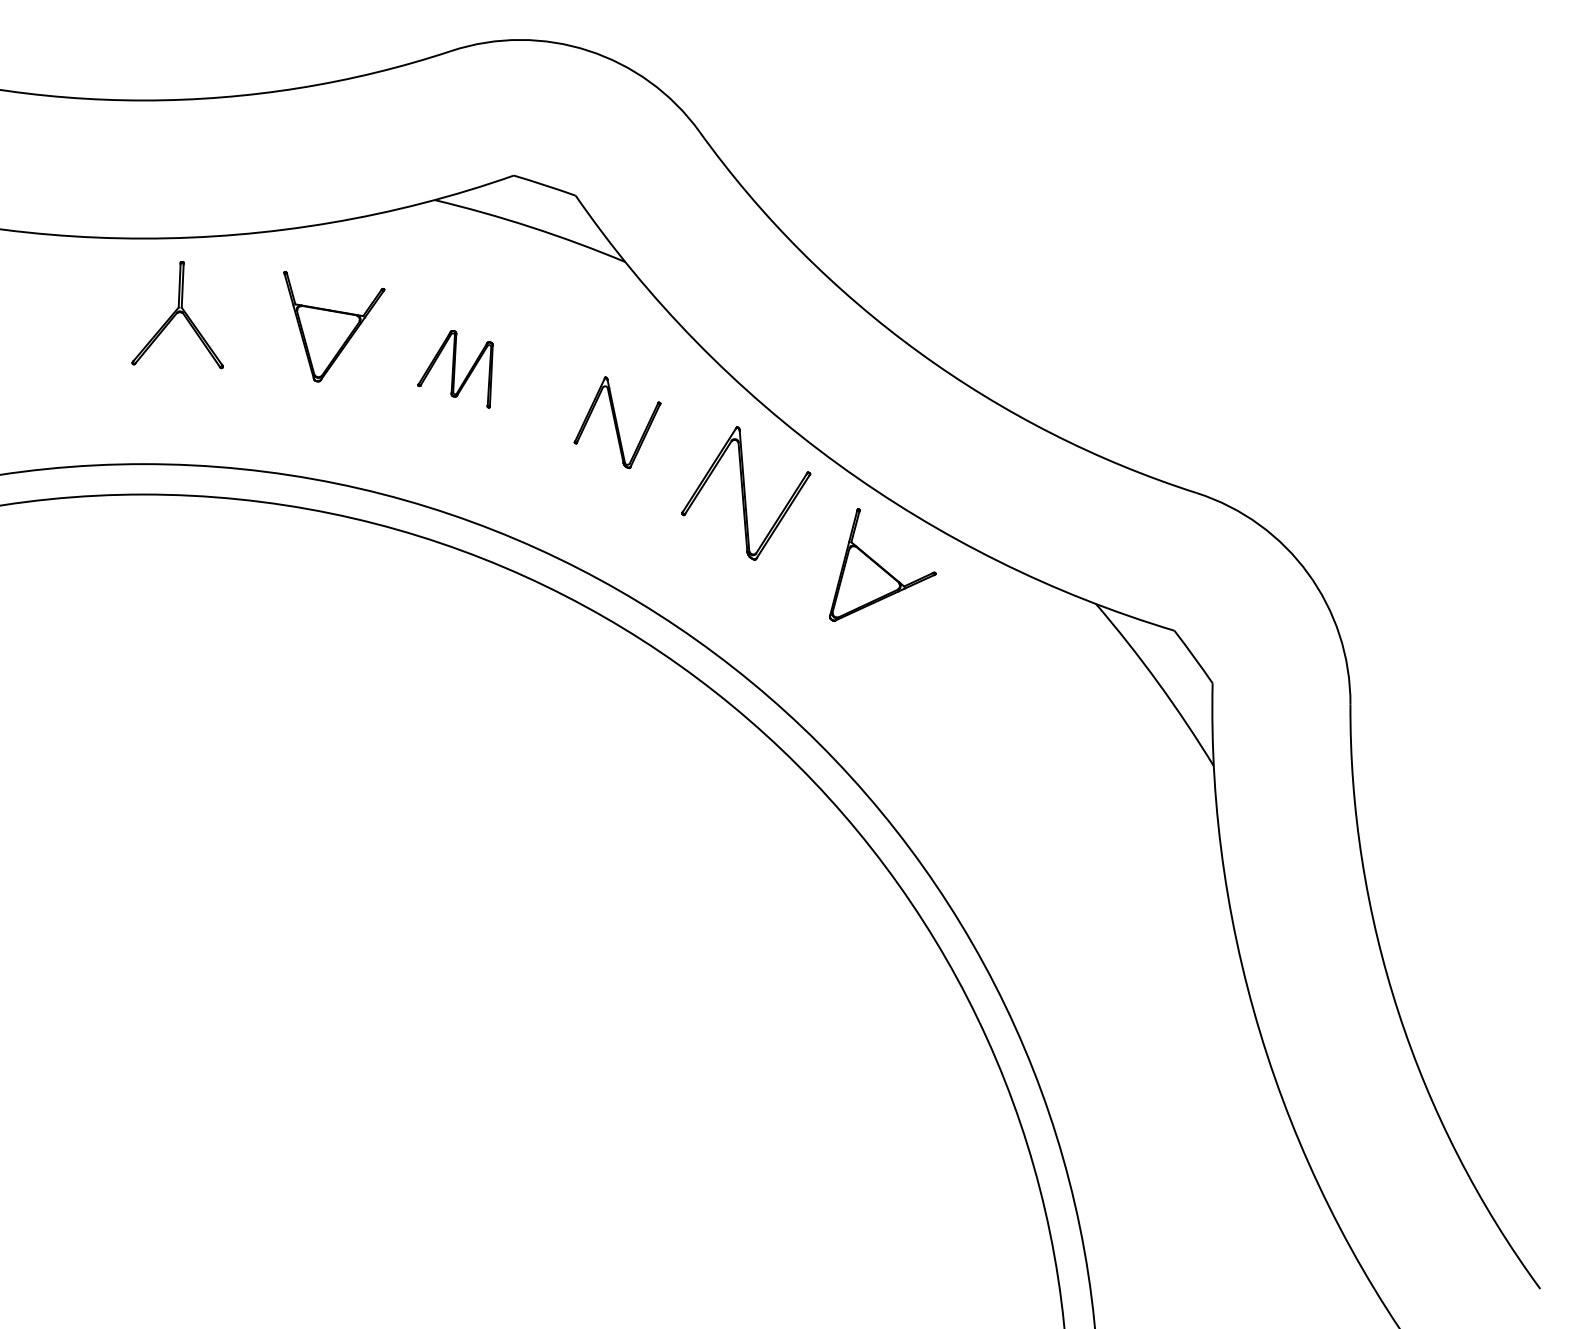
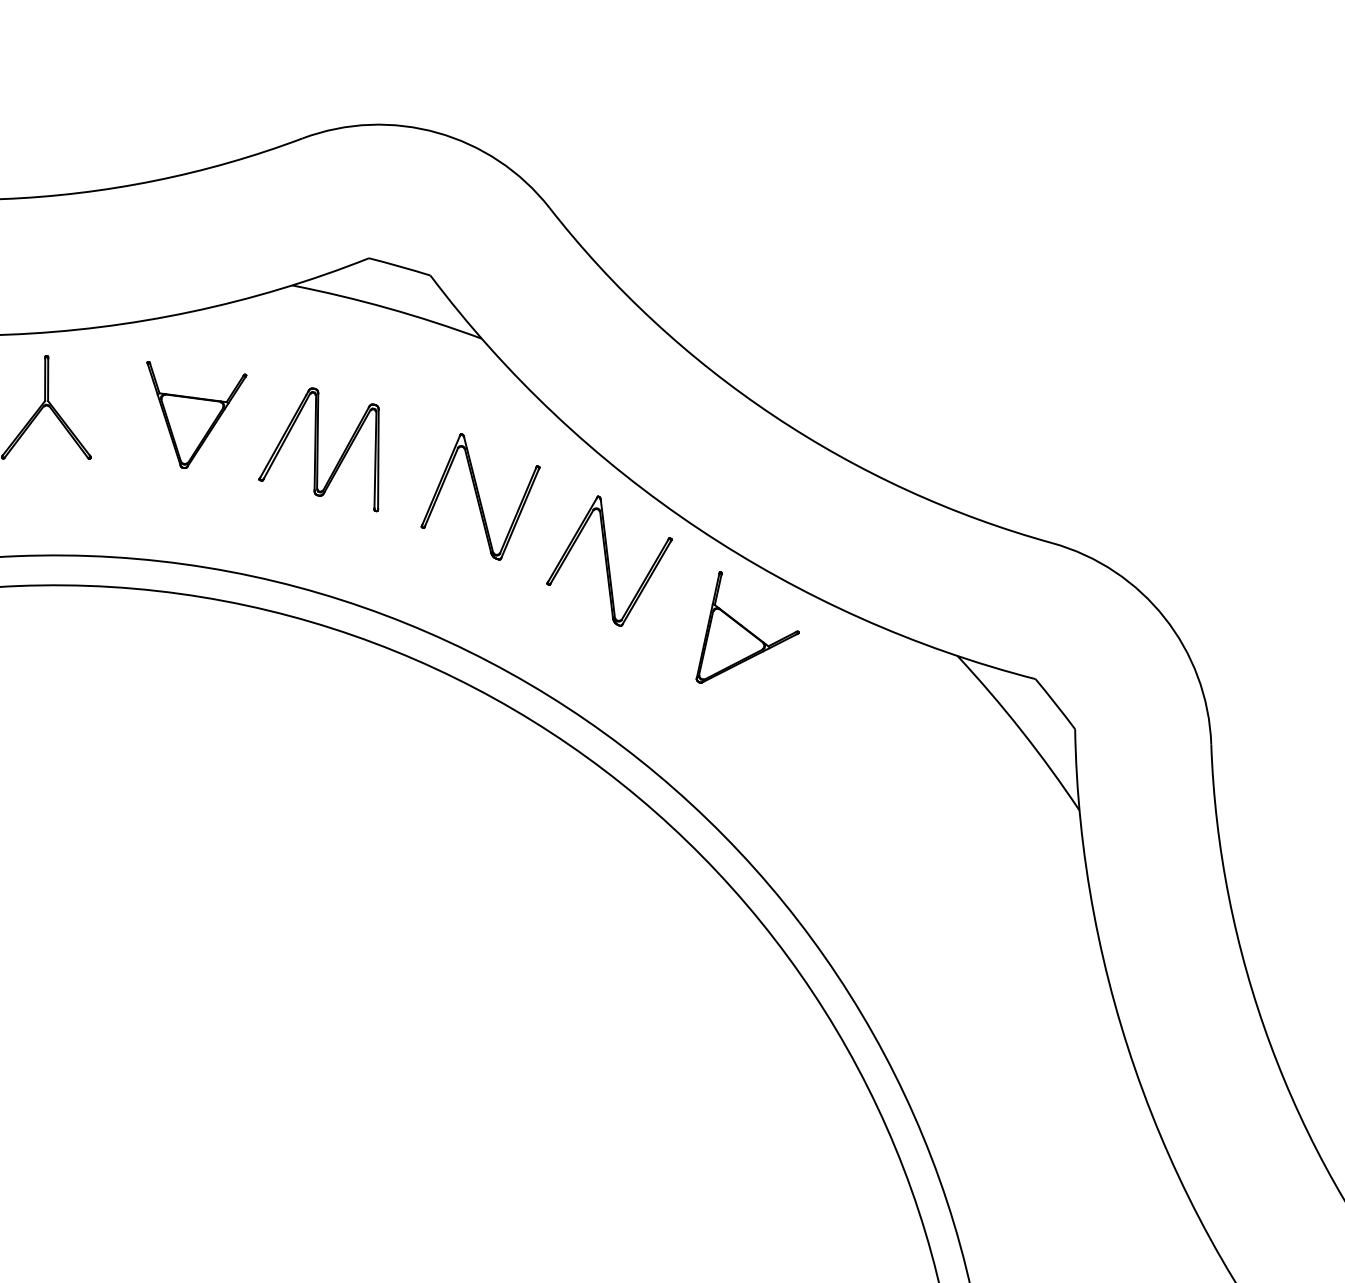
part: (455, 368) -> (319, 449), size x1.67
part: (617, 422) -> (480, 496), size x1.43

